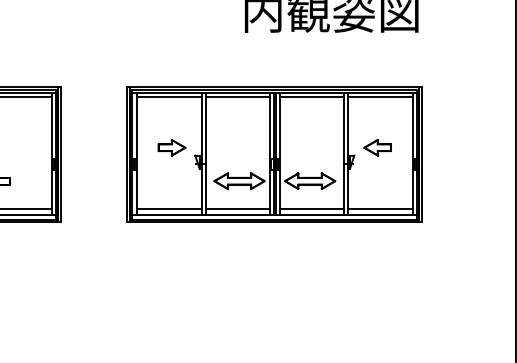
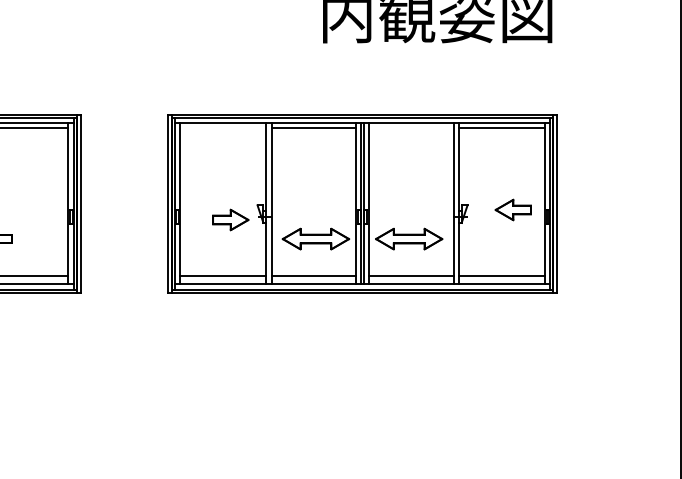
line: (169, 97) -> (223, 128), removed
line: (311, 97) -> (410, 128), removed
part: (171, 147) -> (230, 219), moved
part: (377, 147) -> (512, 209), moved

